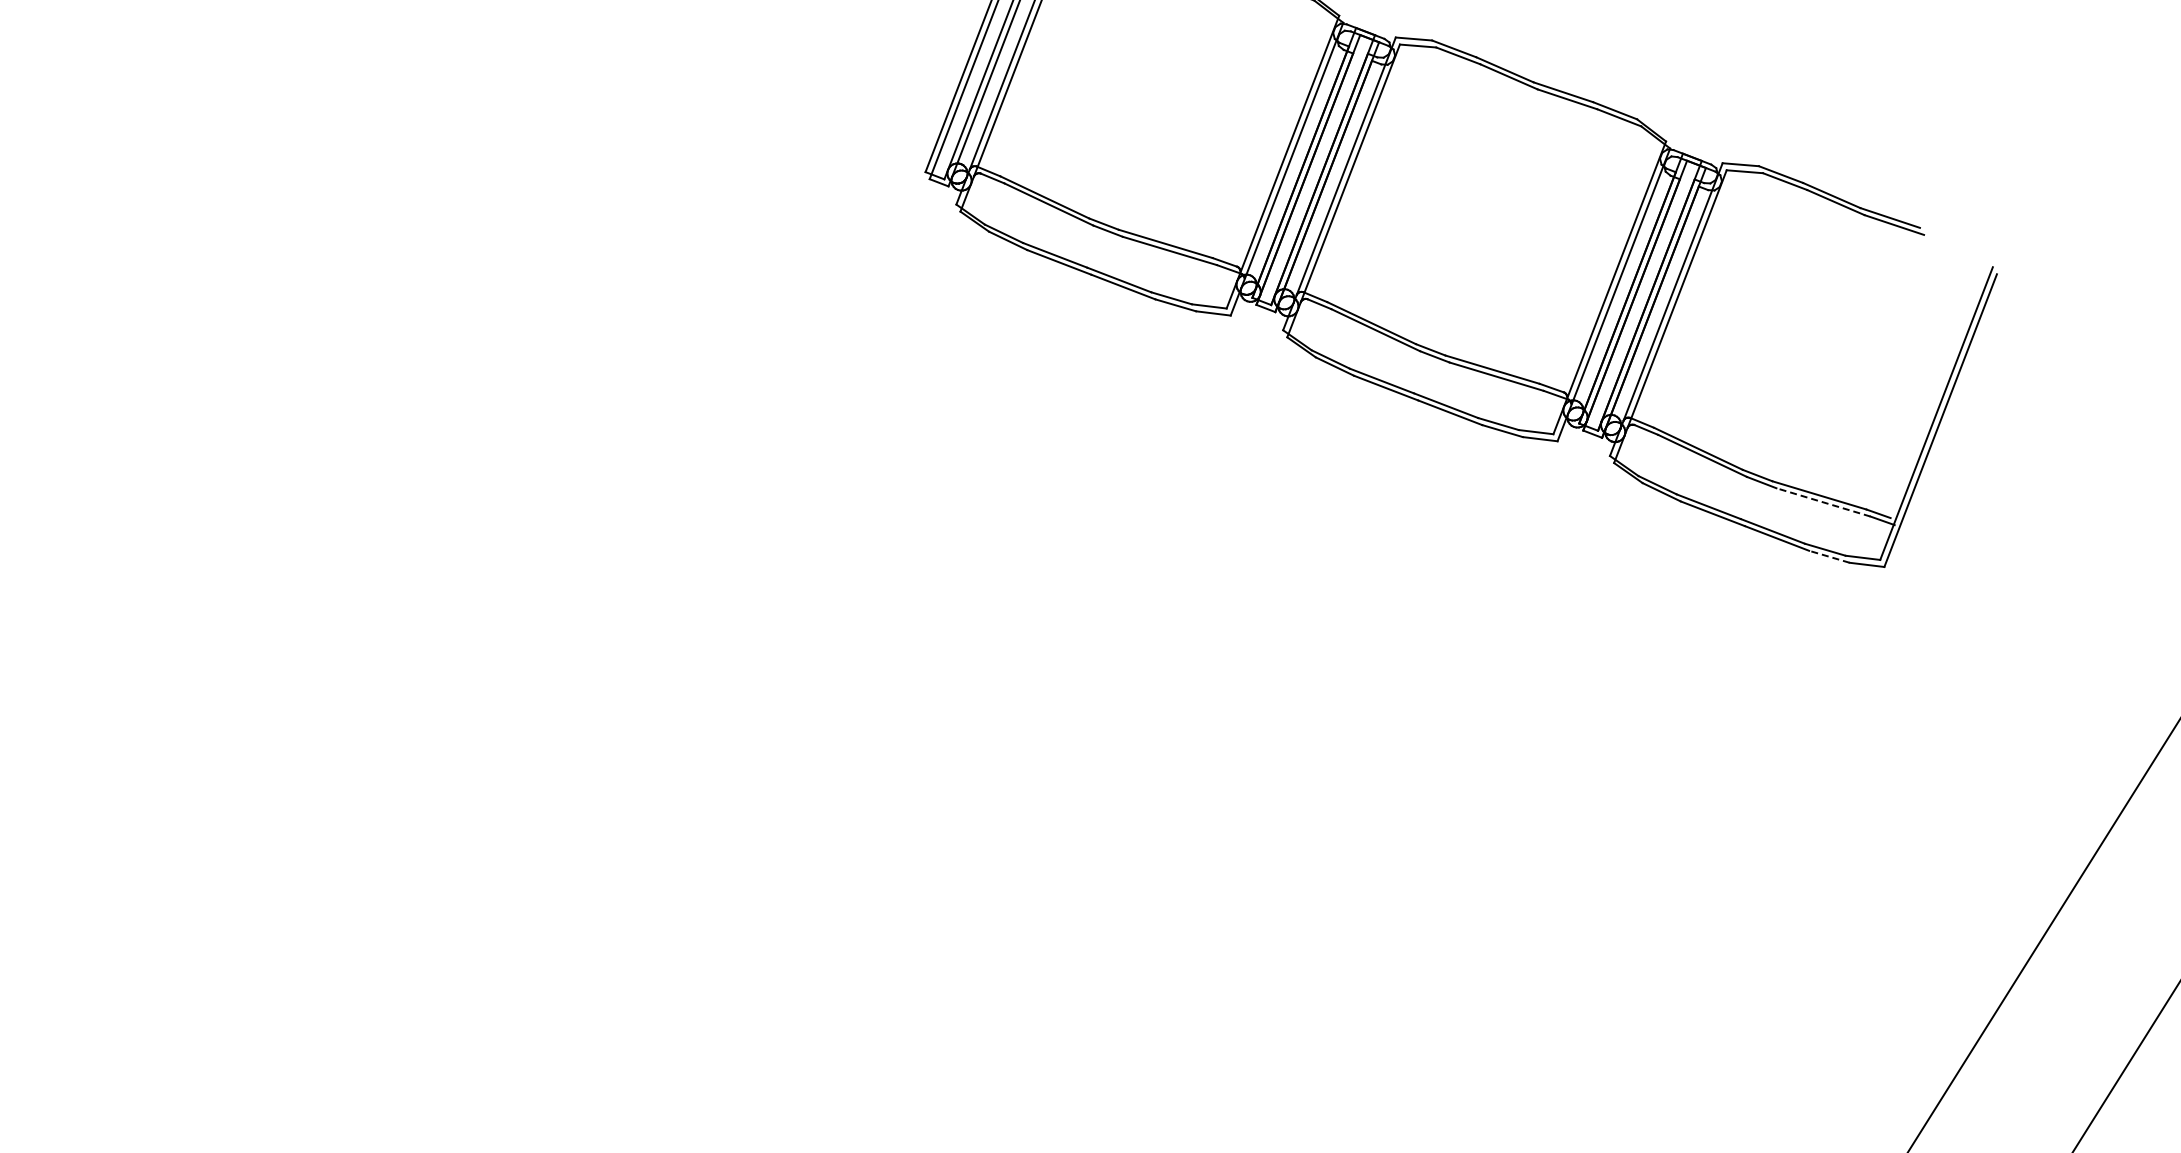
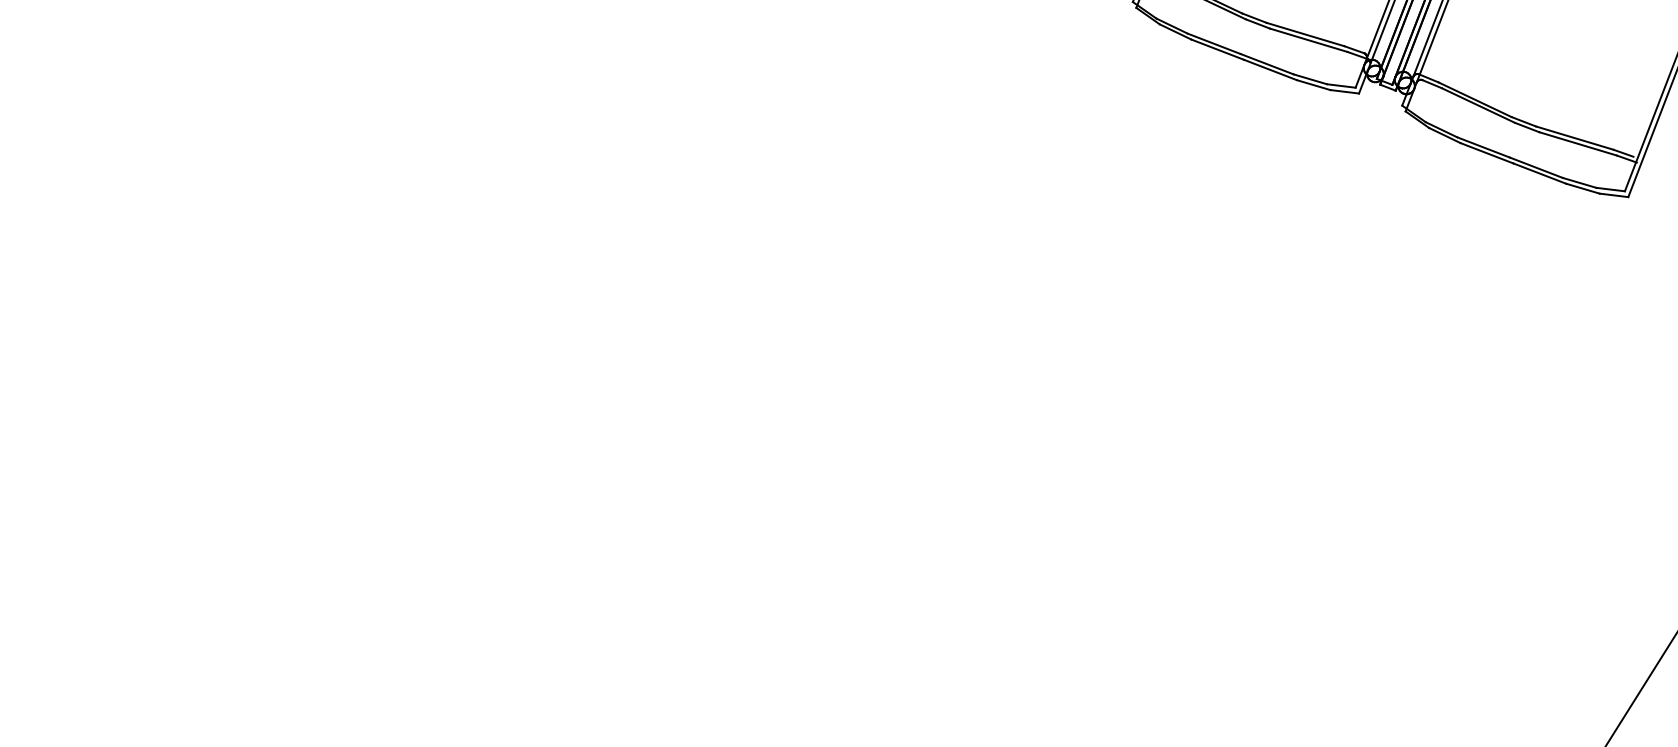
line: (1823, 502) -> (1578, 143), dashed -> solid
line: (1828, 556) -> (1582, 188), dashed -> solid

